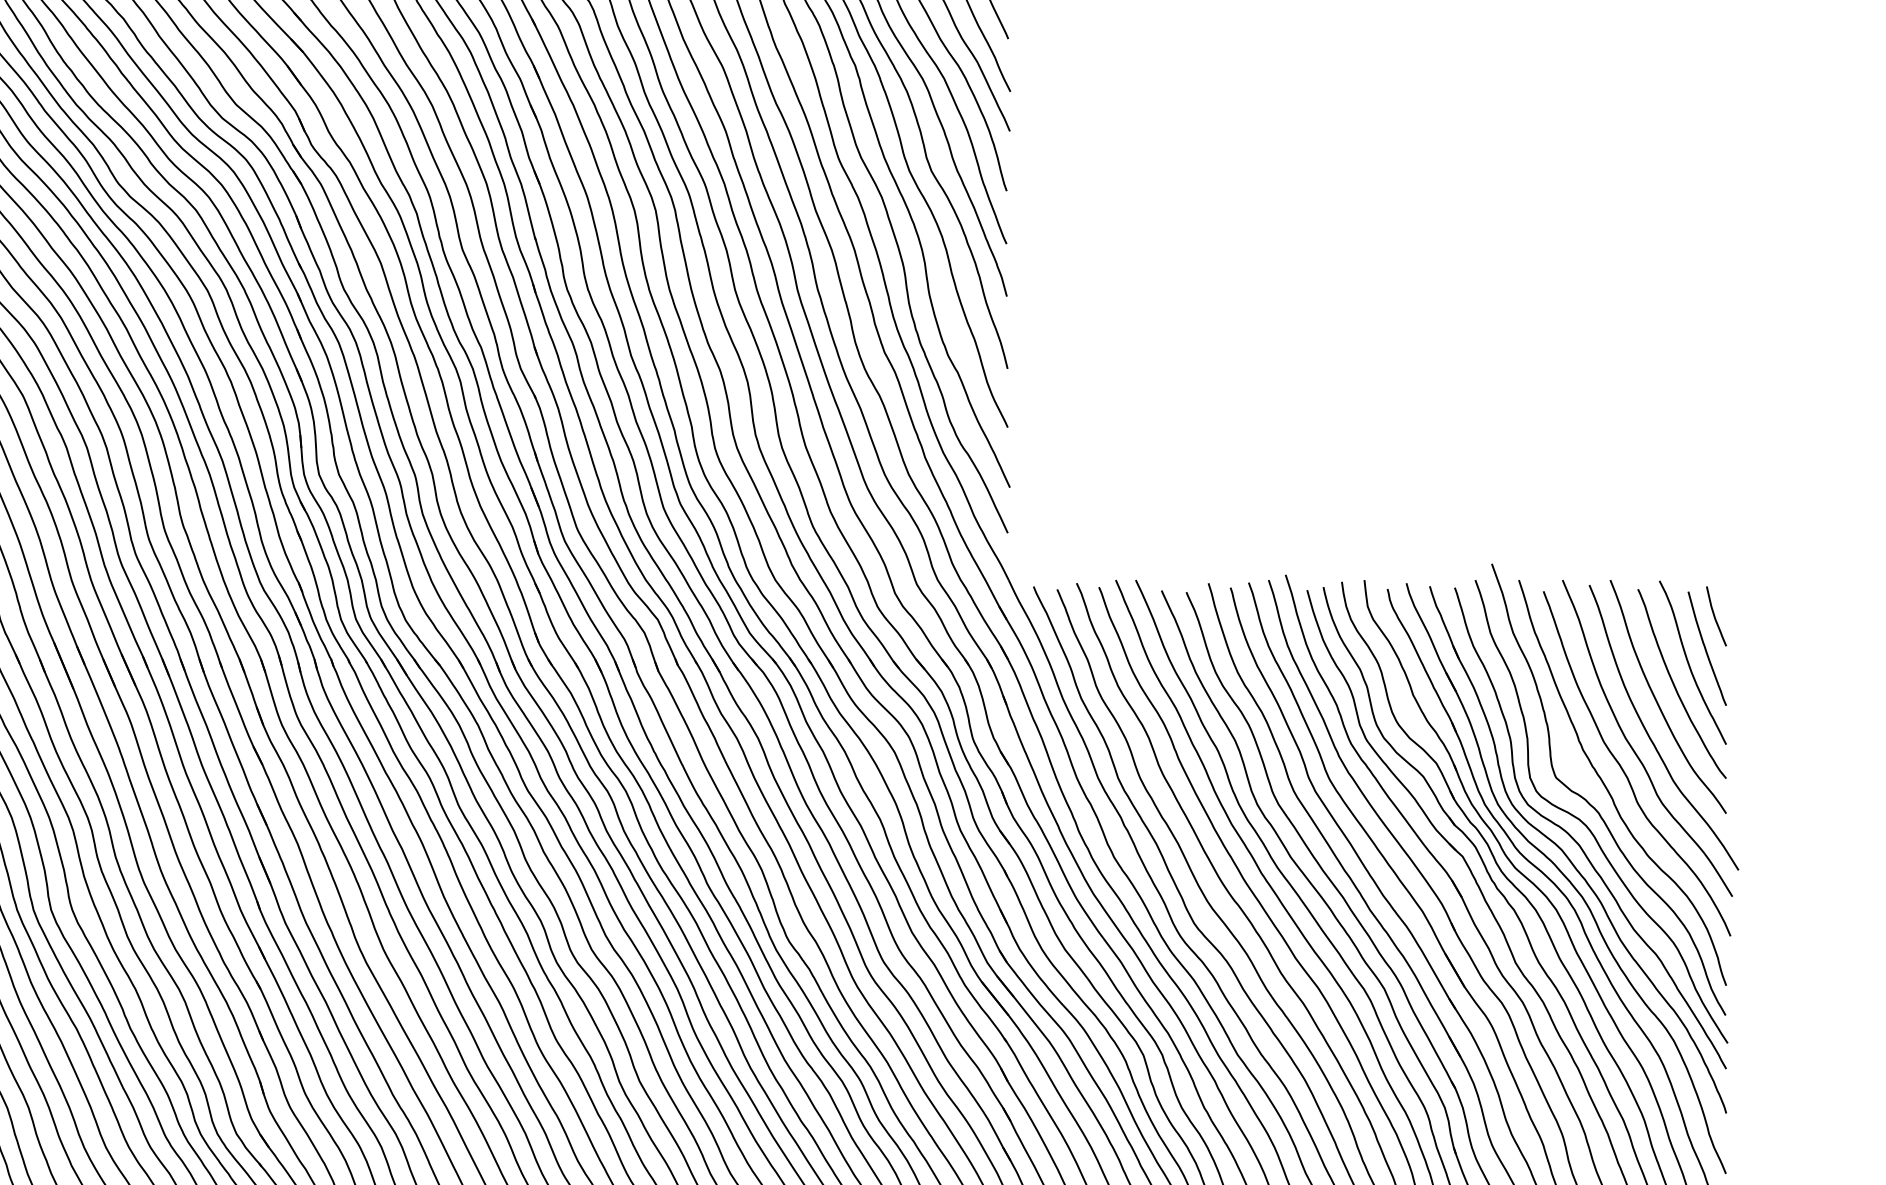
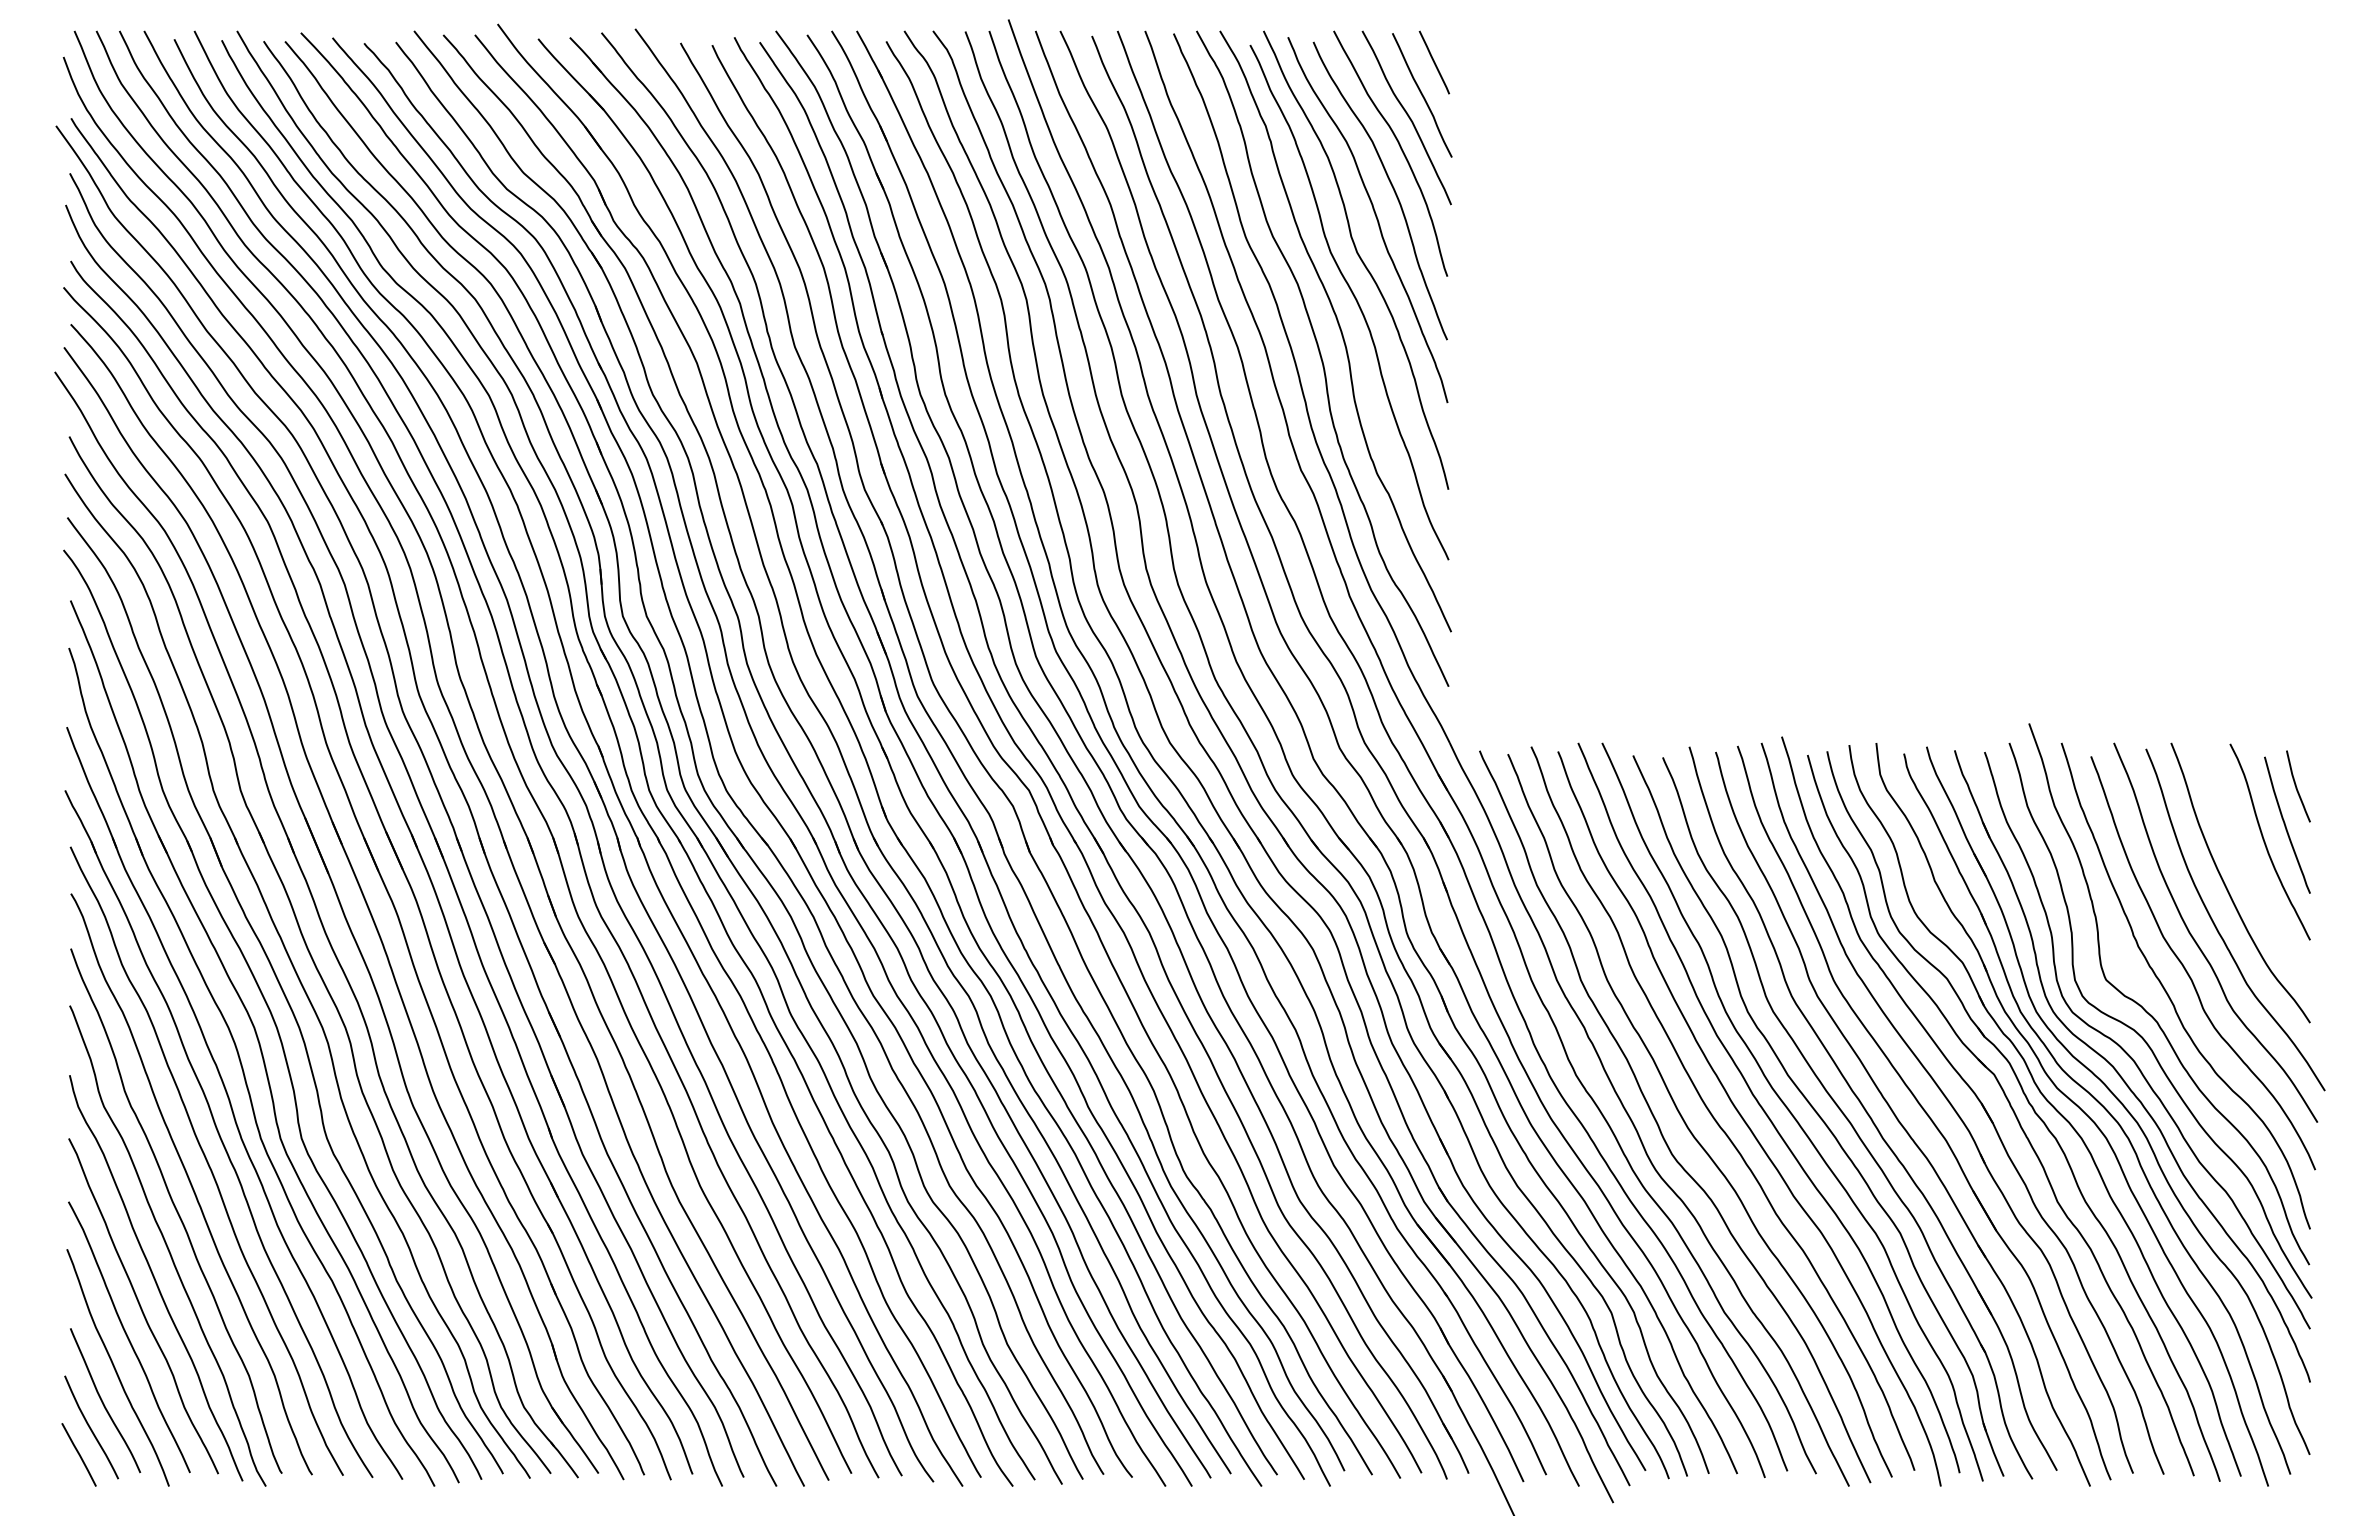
curve: (1675, 686) -> (2249, 870), removed

